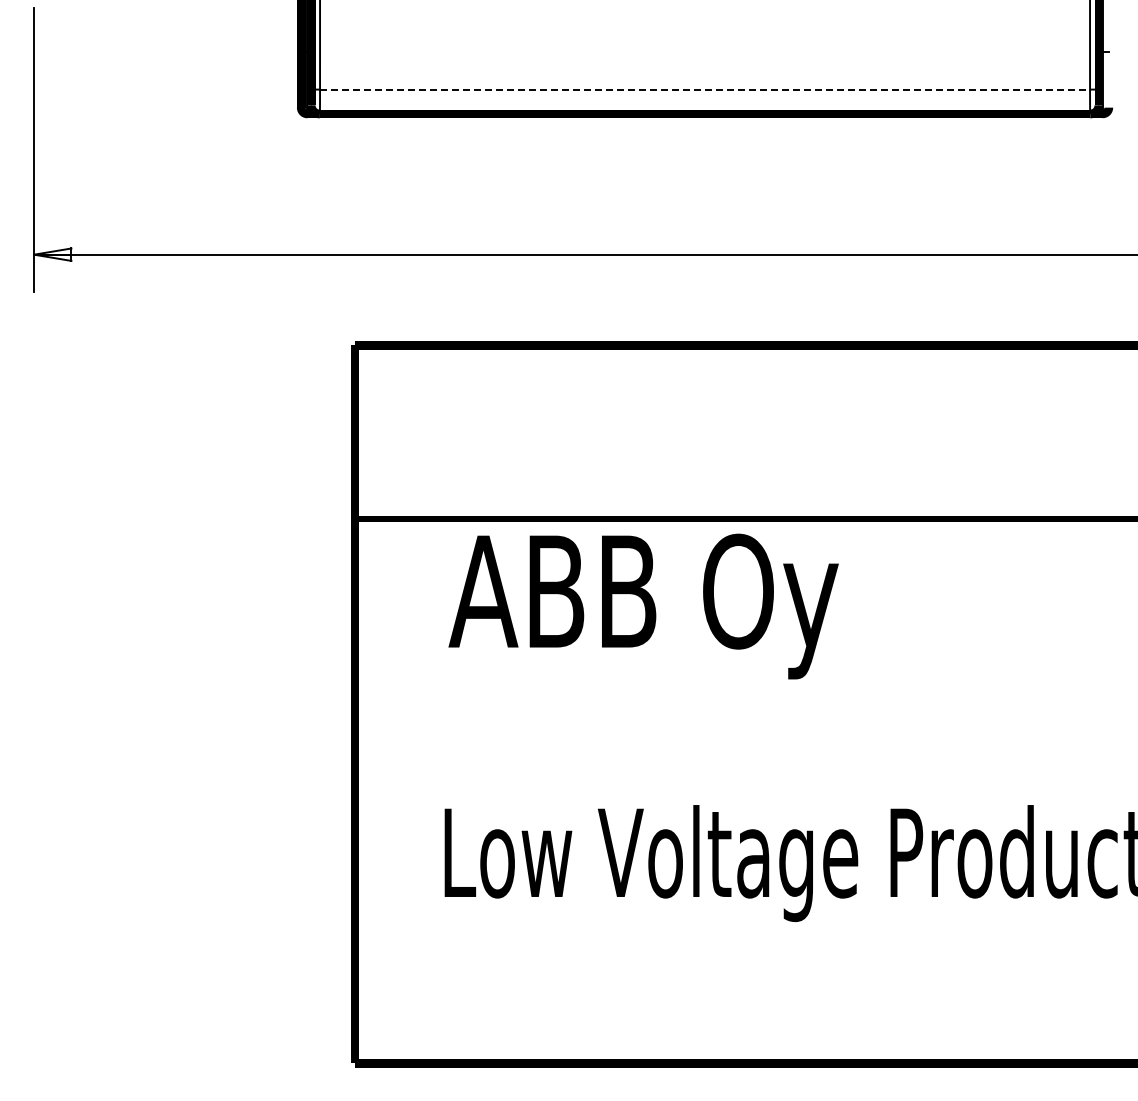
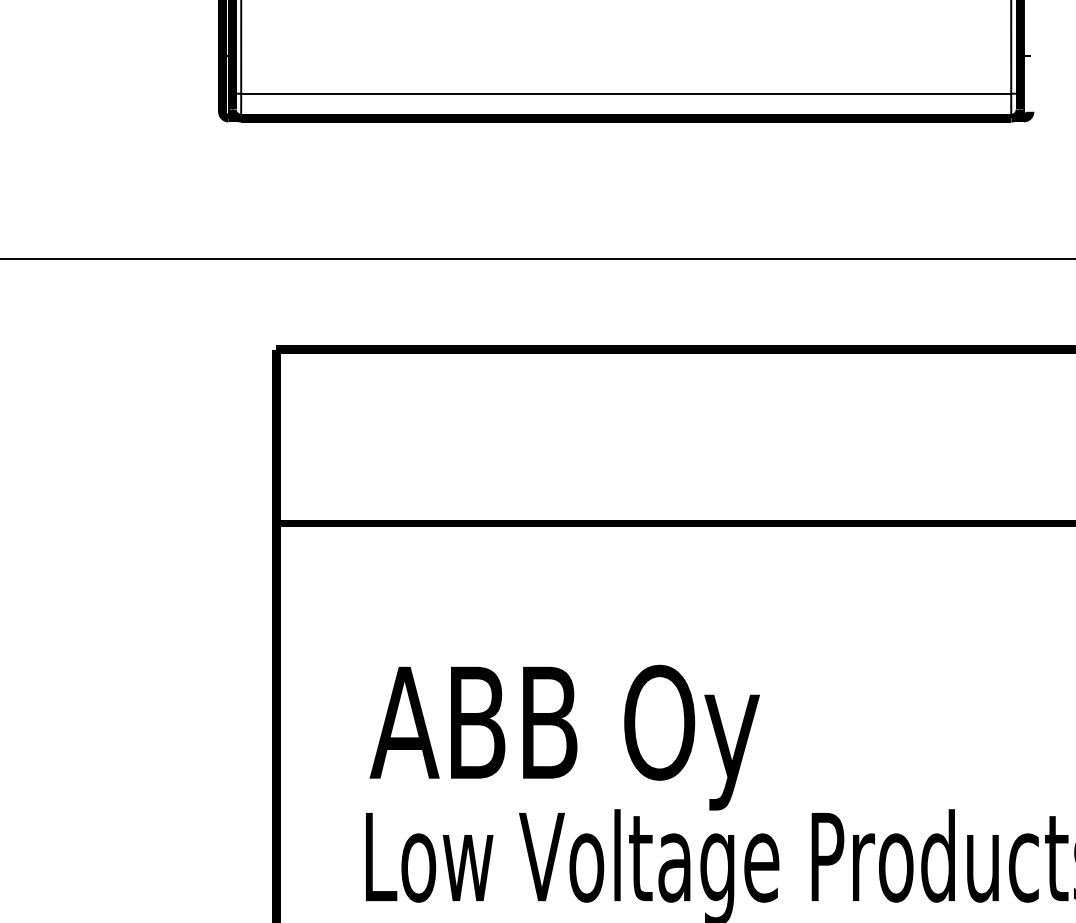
line: (705, 89) -> (626, 93), dashed -> solid
text: (643, 606) -> (564, 737), moved

